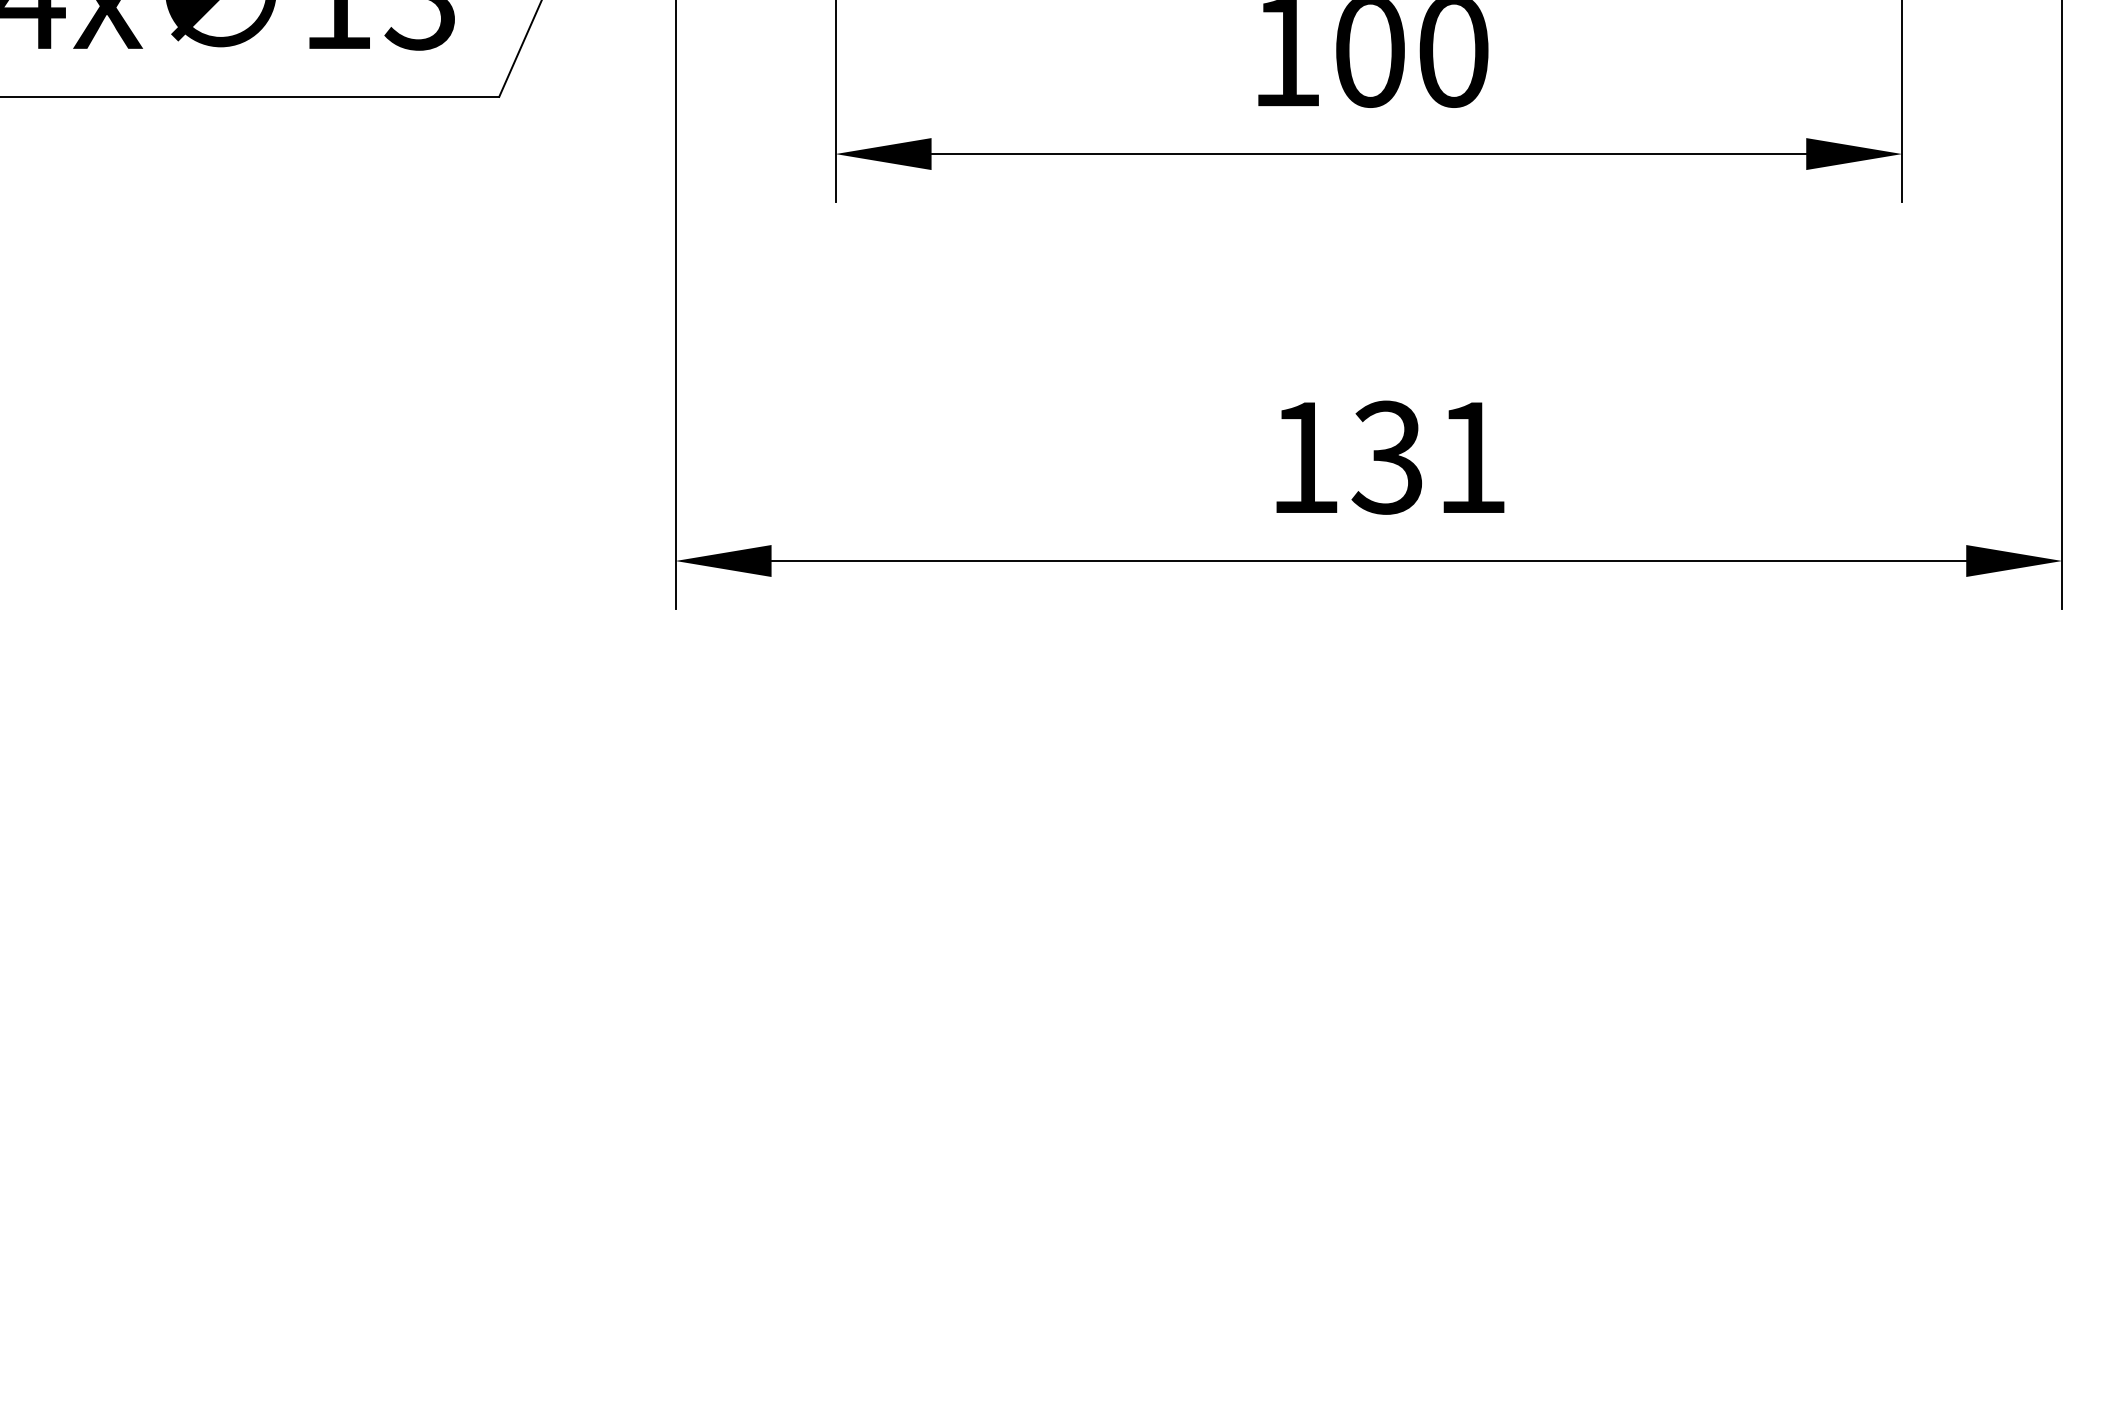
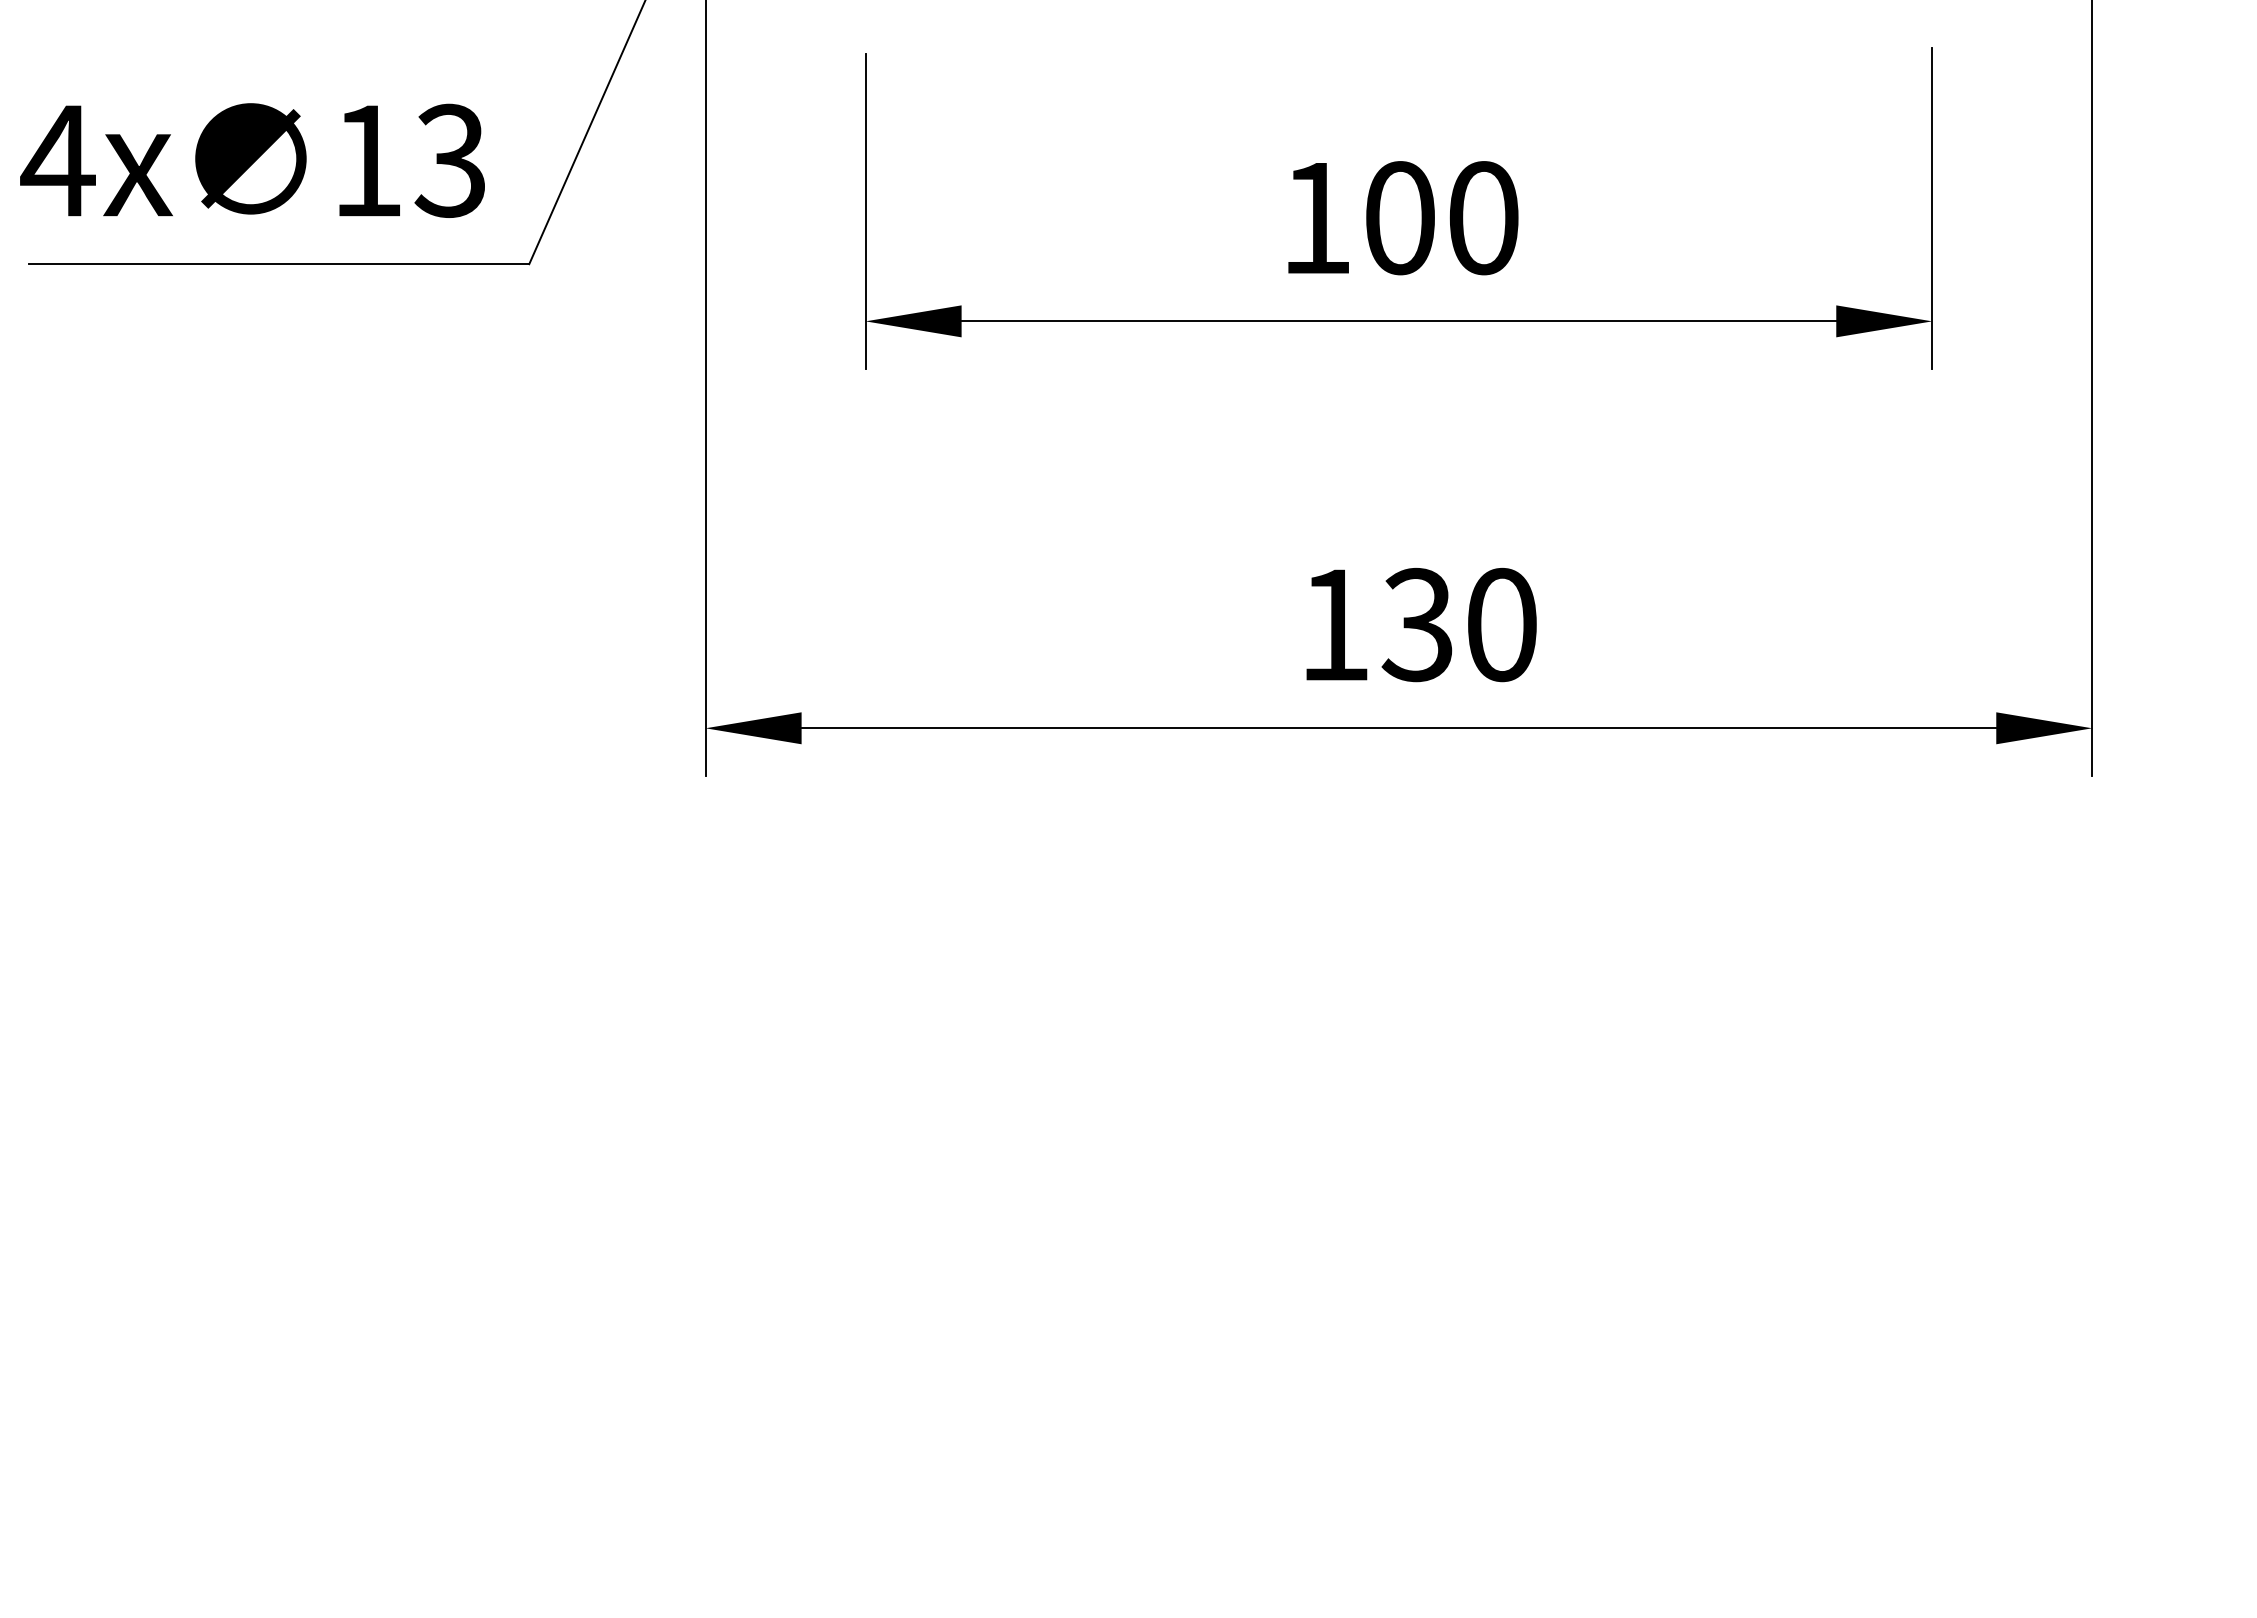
text: (1472, 457) -> (1502, 624), 131 -> 130

